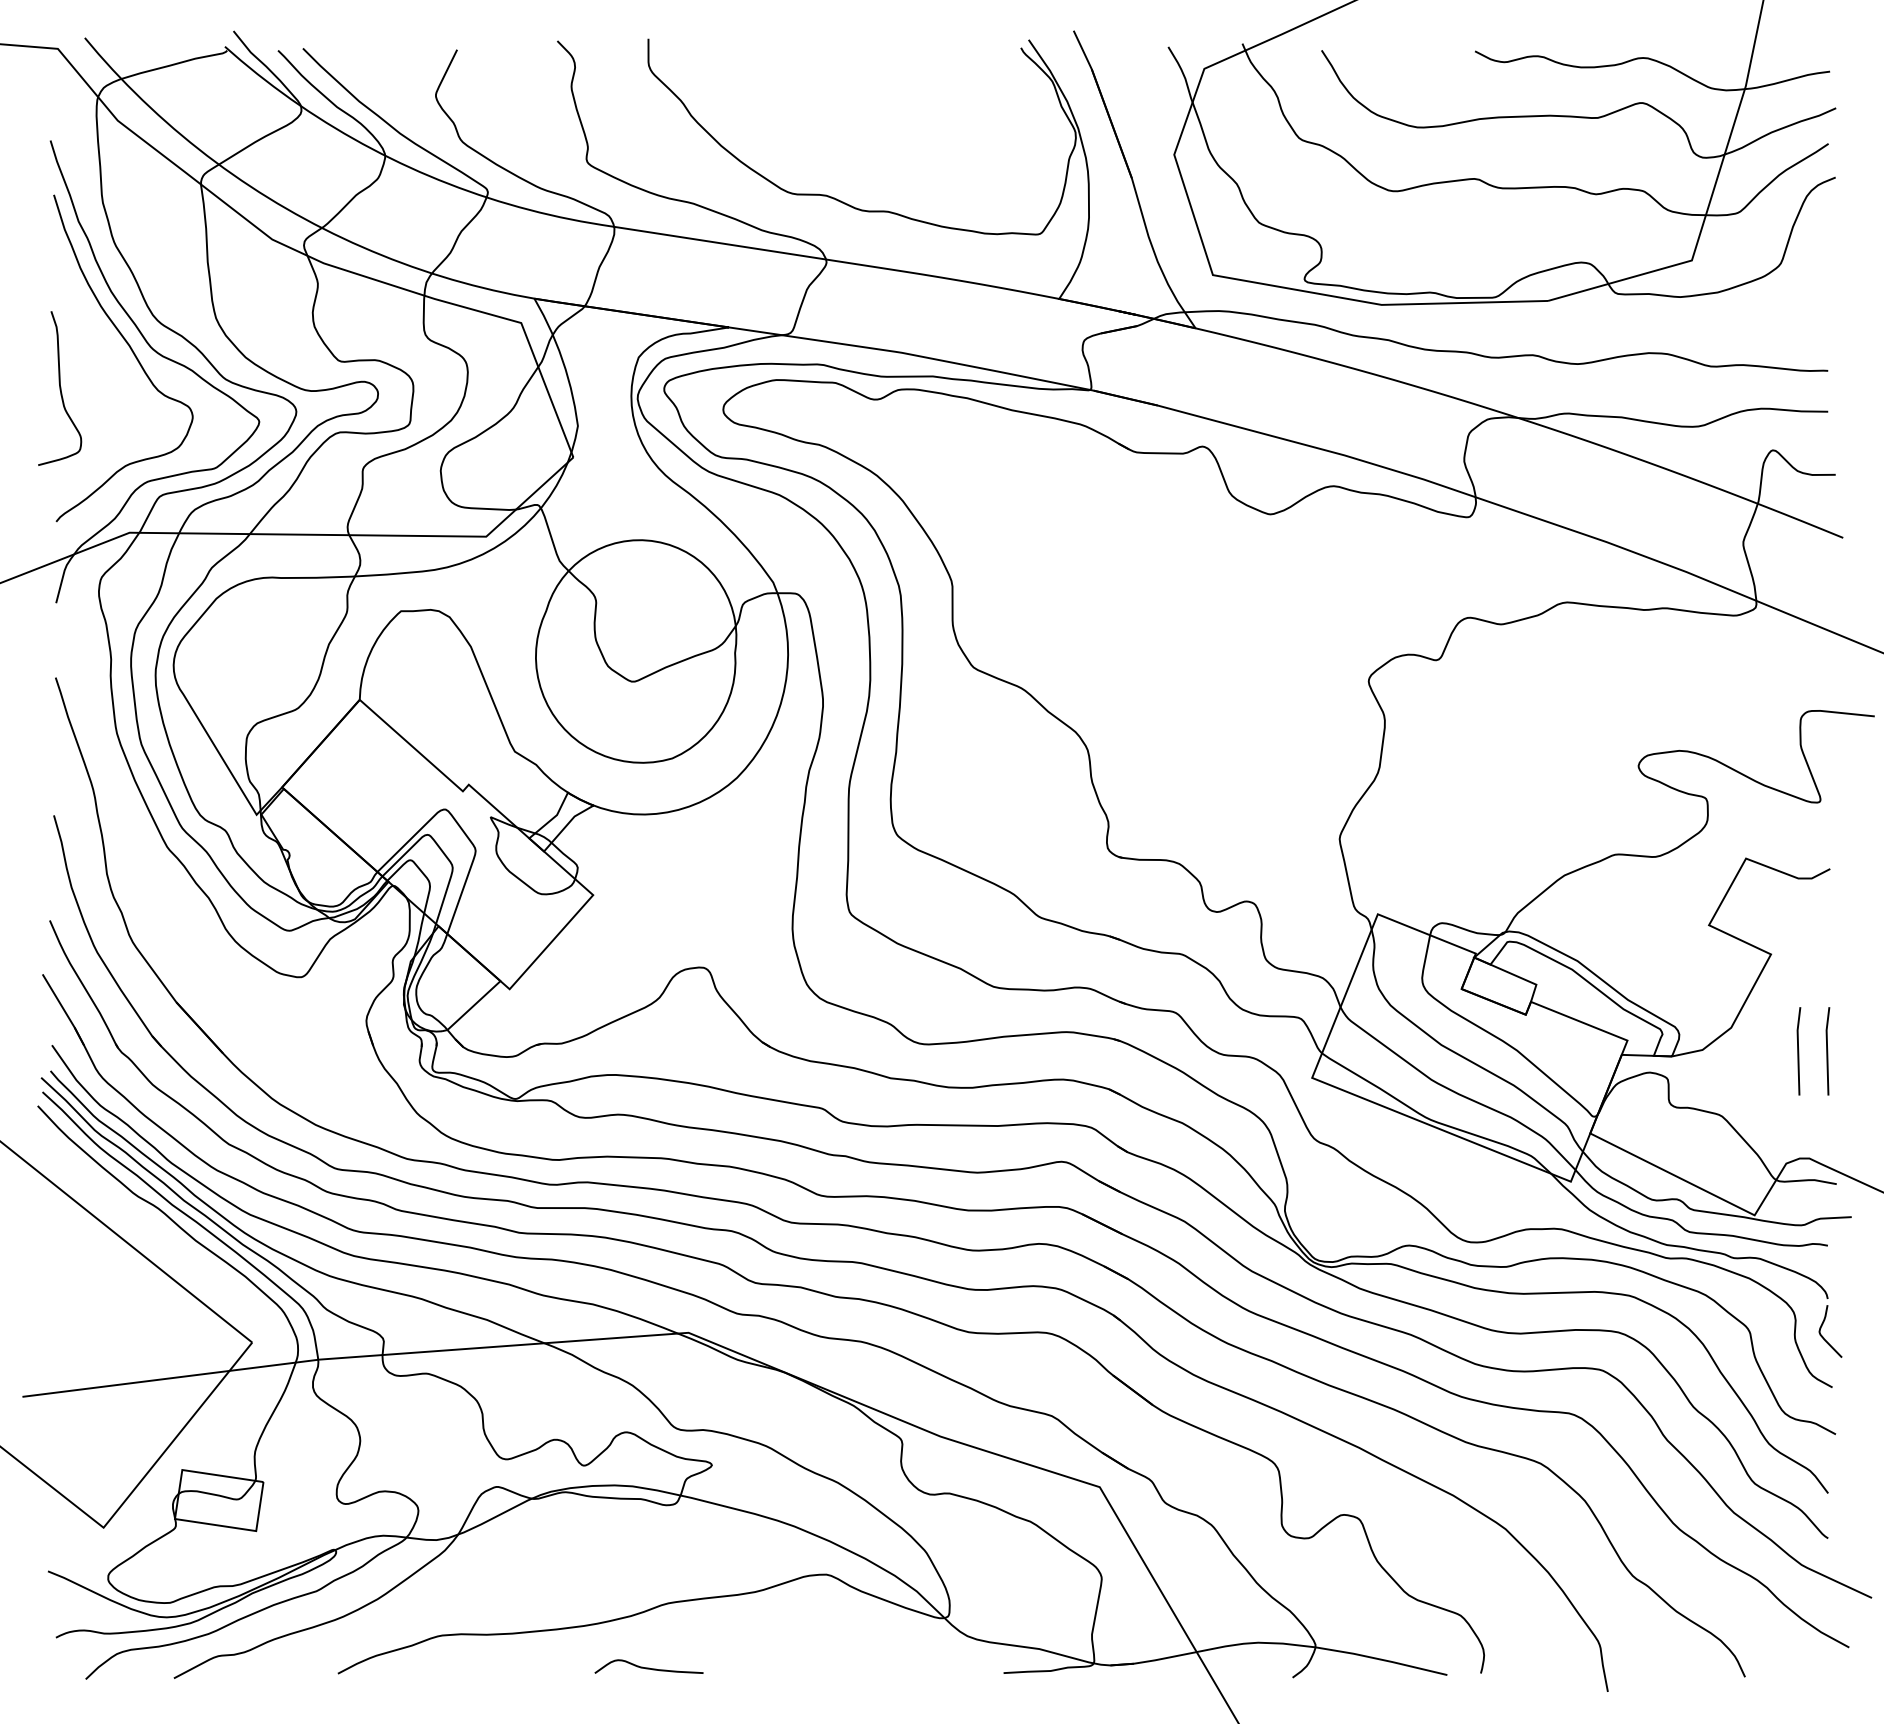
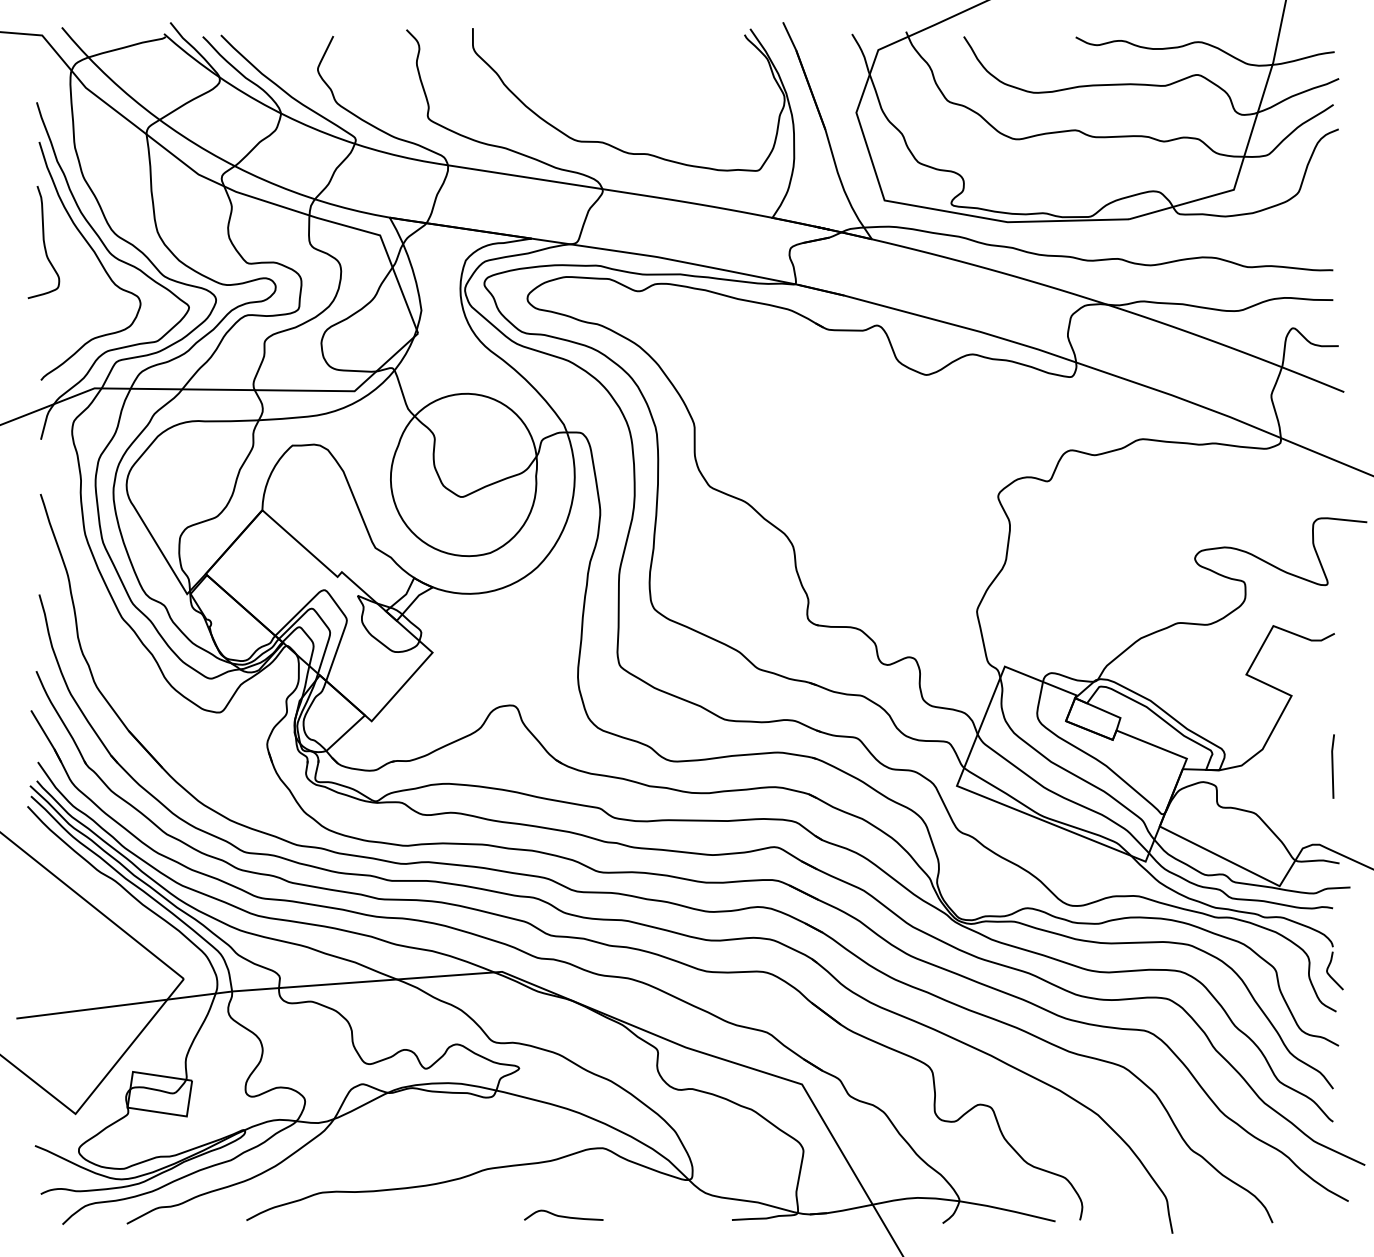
curve: (60, 388) -> (44, 242), moved
line: (1798, 1051) -> (1311, 766), removed
curve: (648, 1667) -> (563, 1215), moved

